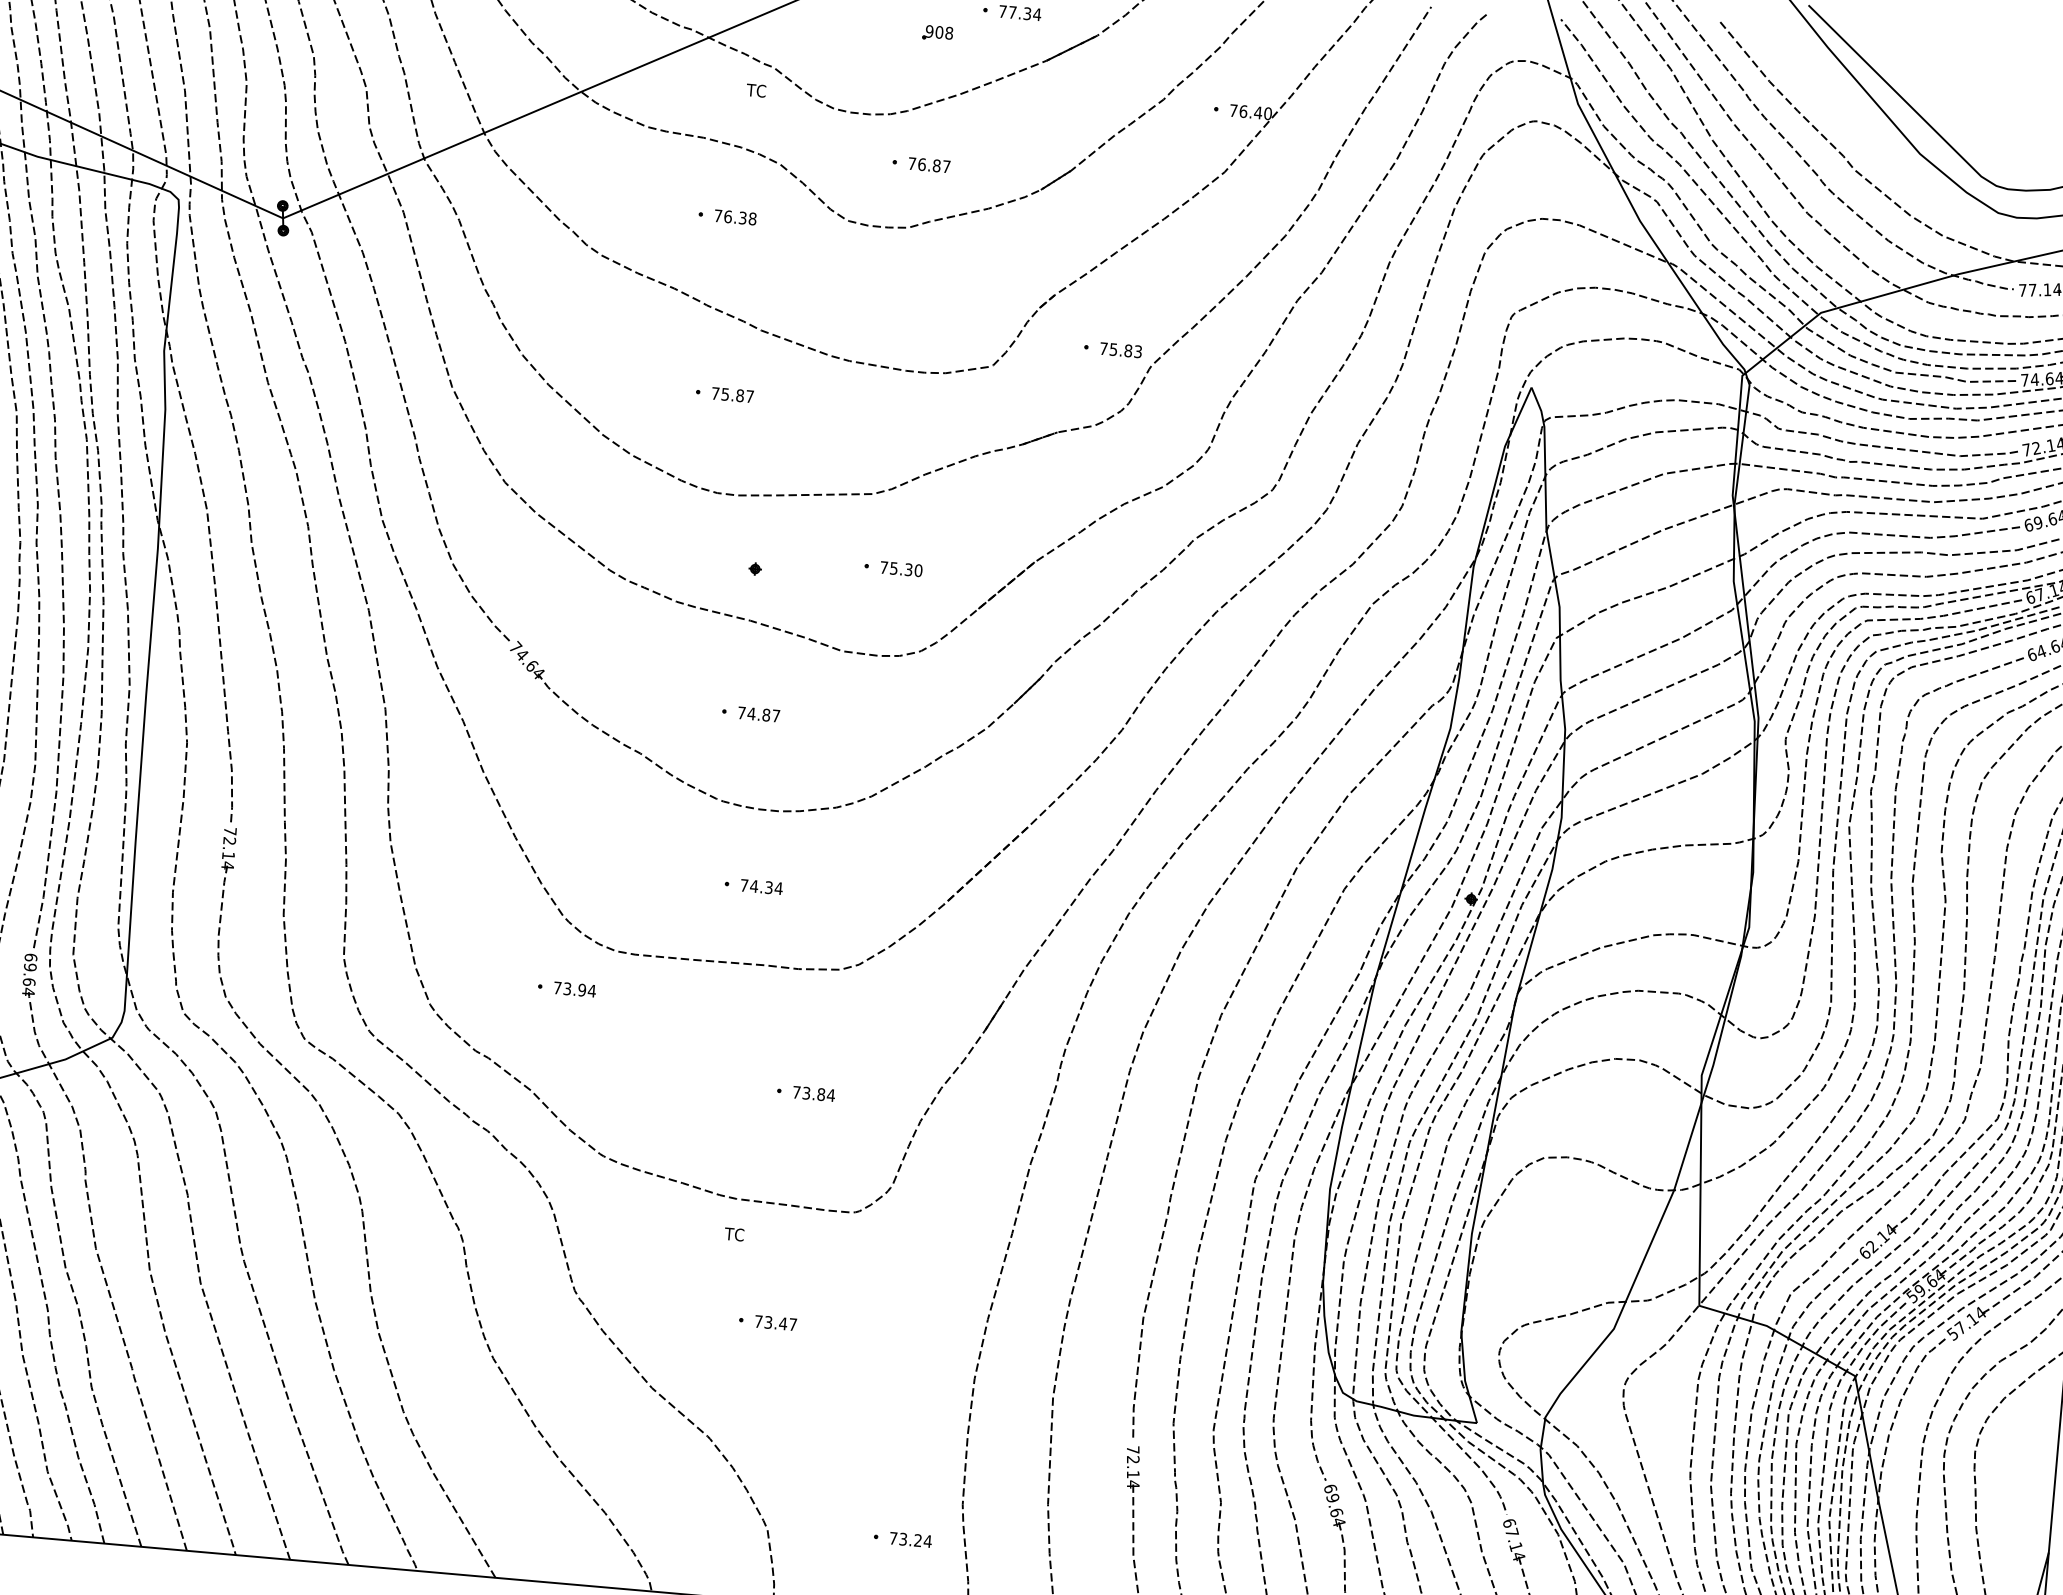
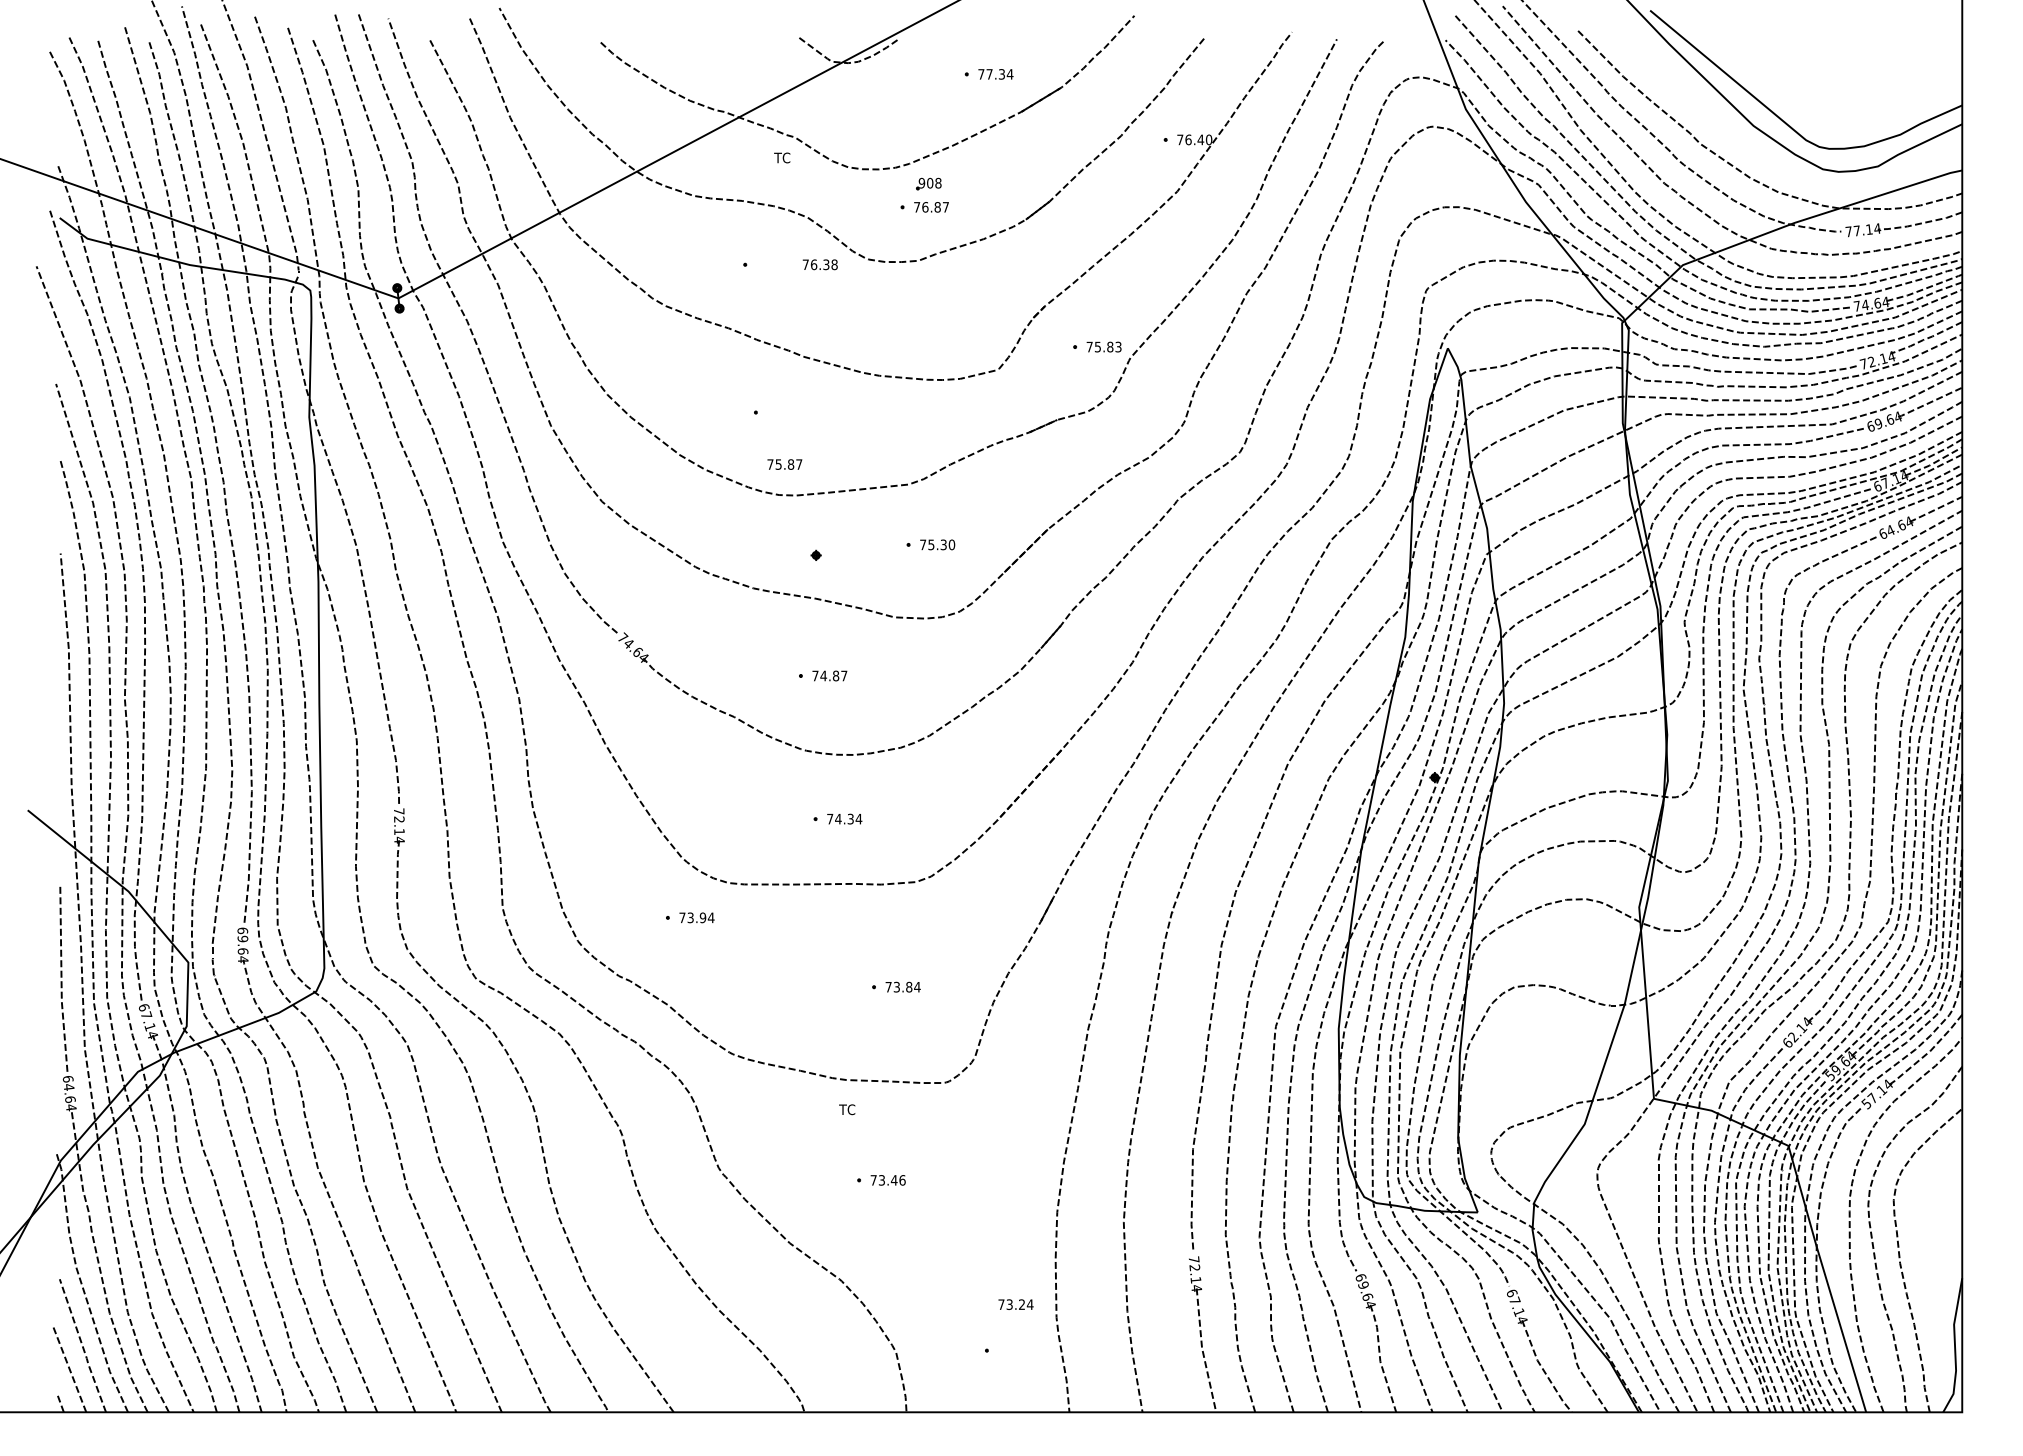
part: (937, 32) -> (928, 183), moved
text: (734, 217) -> (819, 264), moved
text: (732, 395) -> (784, 464), moved
text: (793, 1324) -> (902, 1180), 73.47 -> 73.46
text: (910, 1539) -> (1015, 1304), moved

